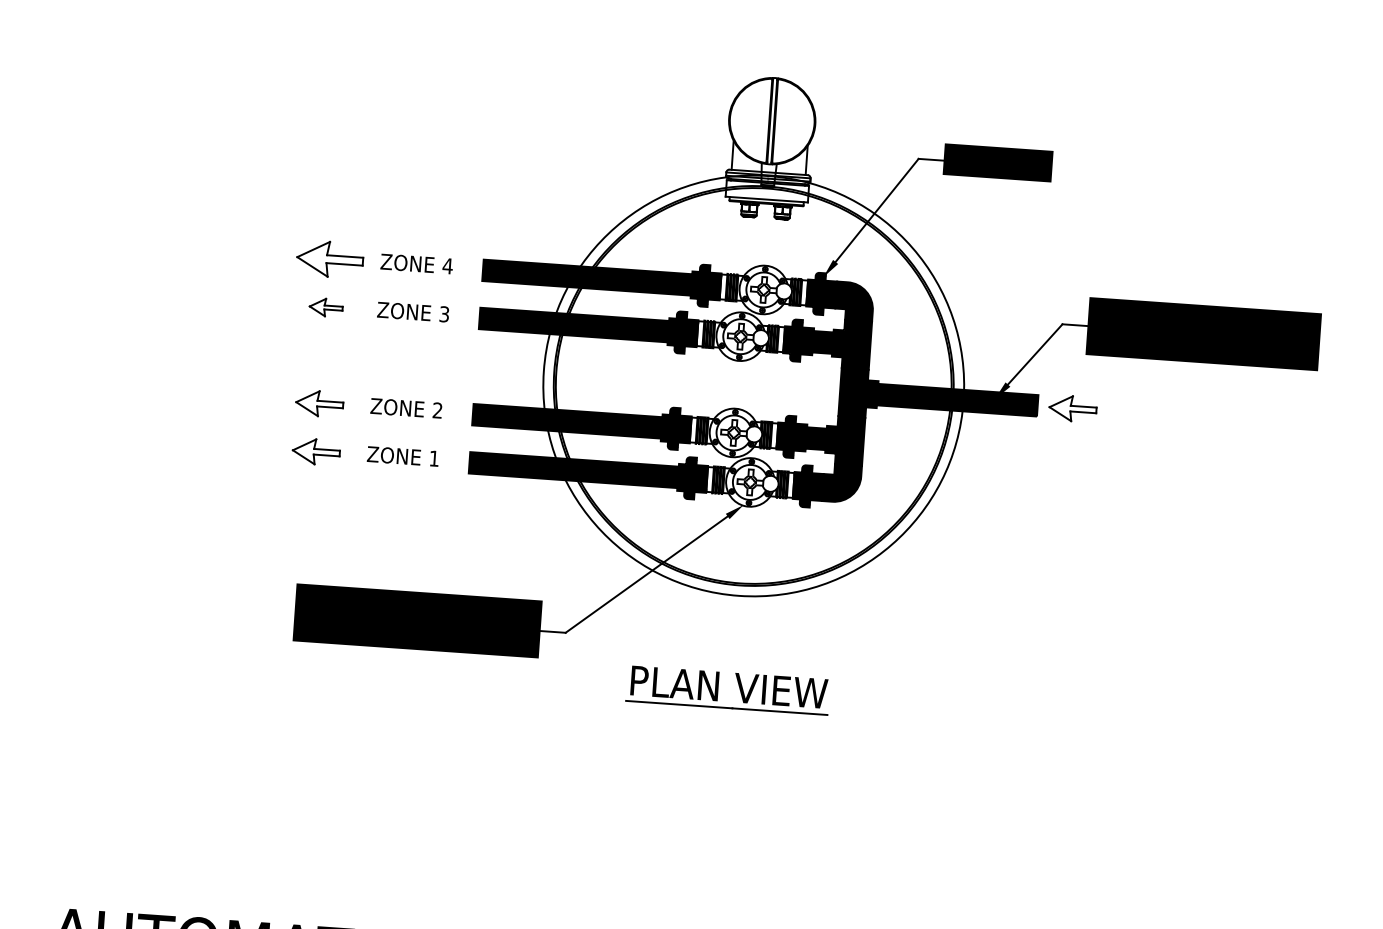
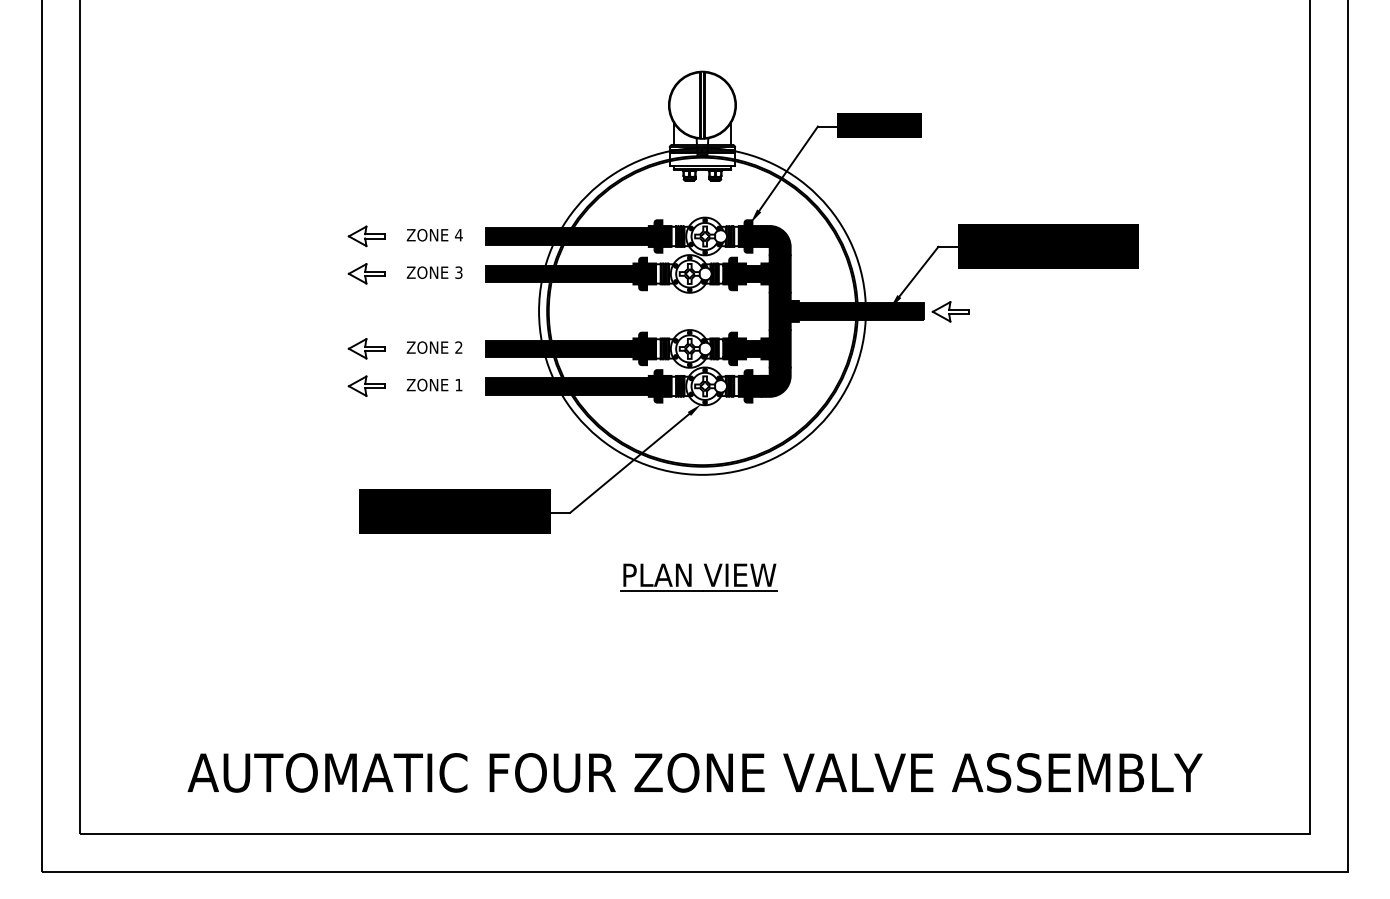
part: (328, 259) -> (366, 236), size x0.71
part: (325, 307) -> (366, 273), size x1.43
part: (718, 689) -> (691, 577), moved

